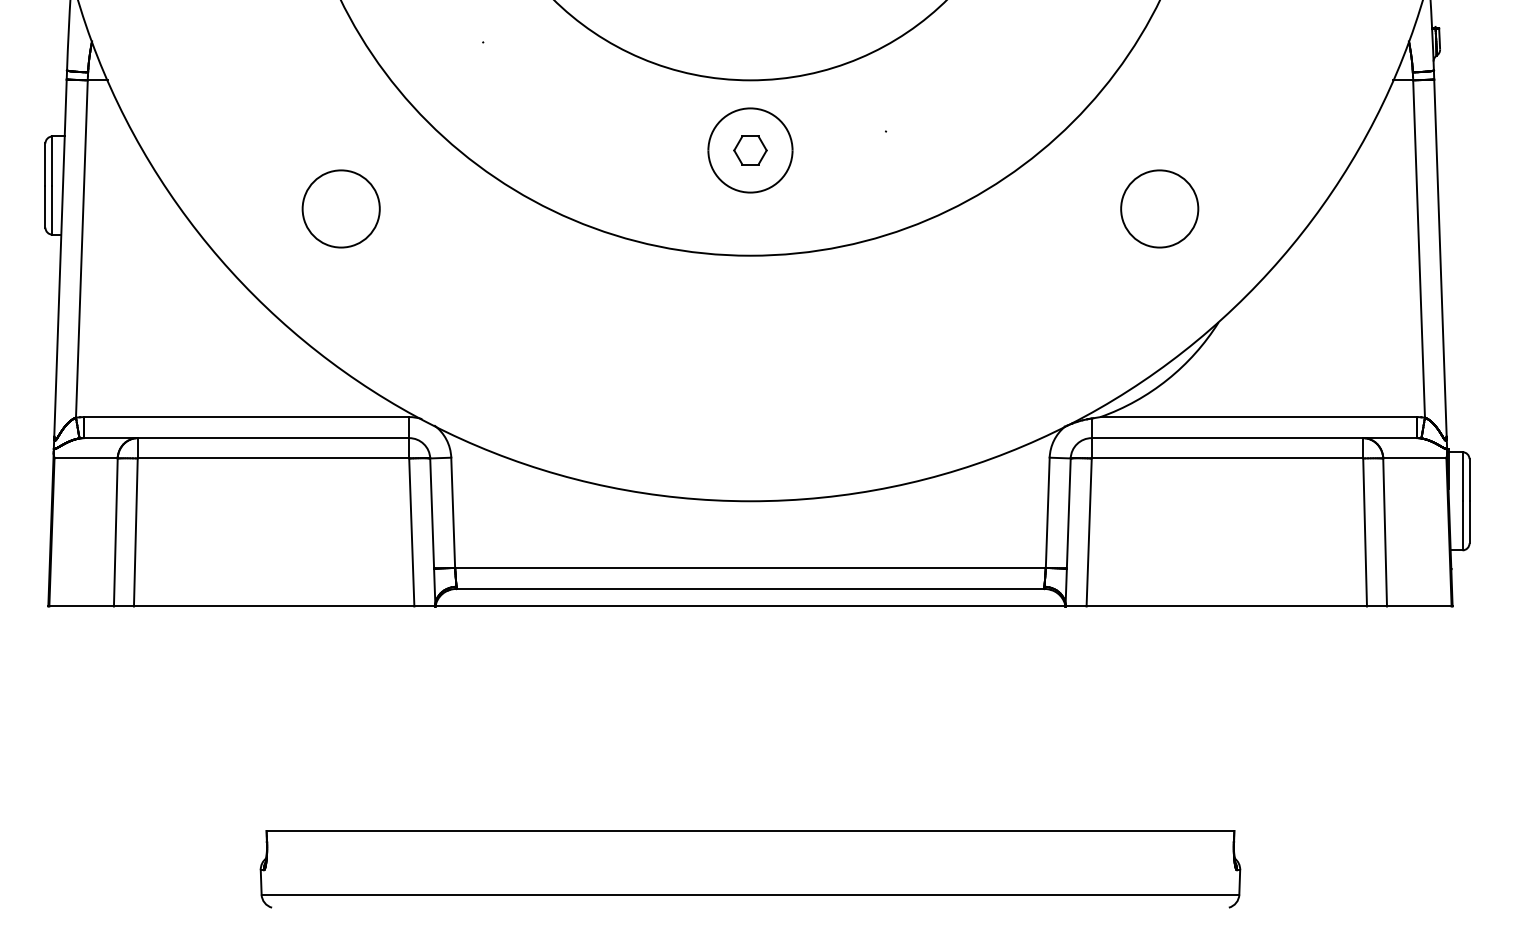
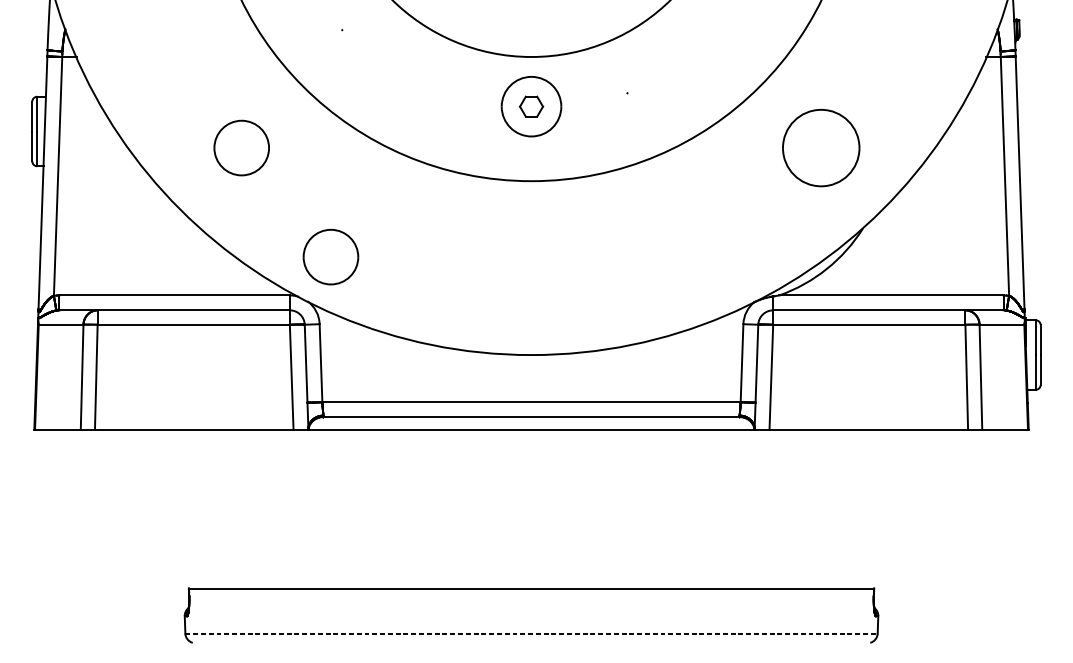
part: (1159, 208) -> (821, 147), size x1.4
part: (466, 362) -> (330, 256), added
line: (750, 894) -> (531, 633), solid -> dashed

